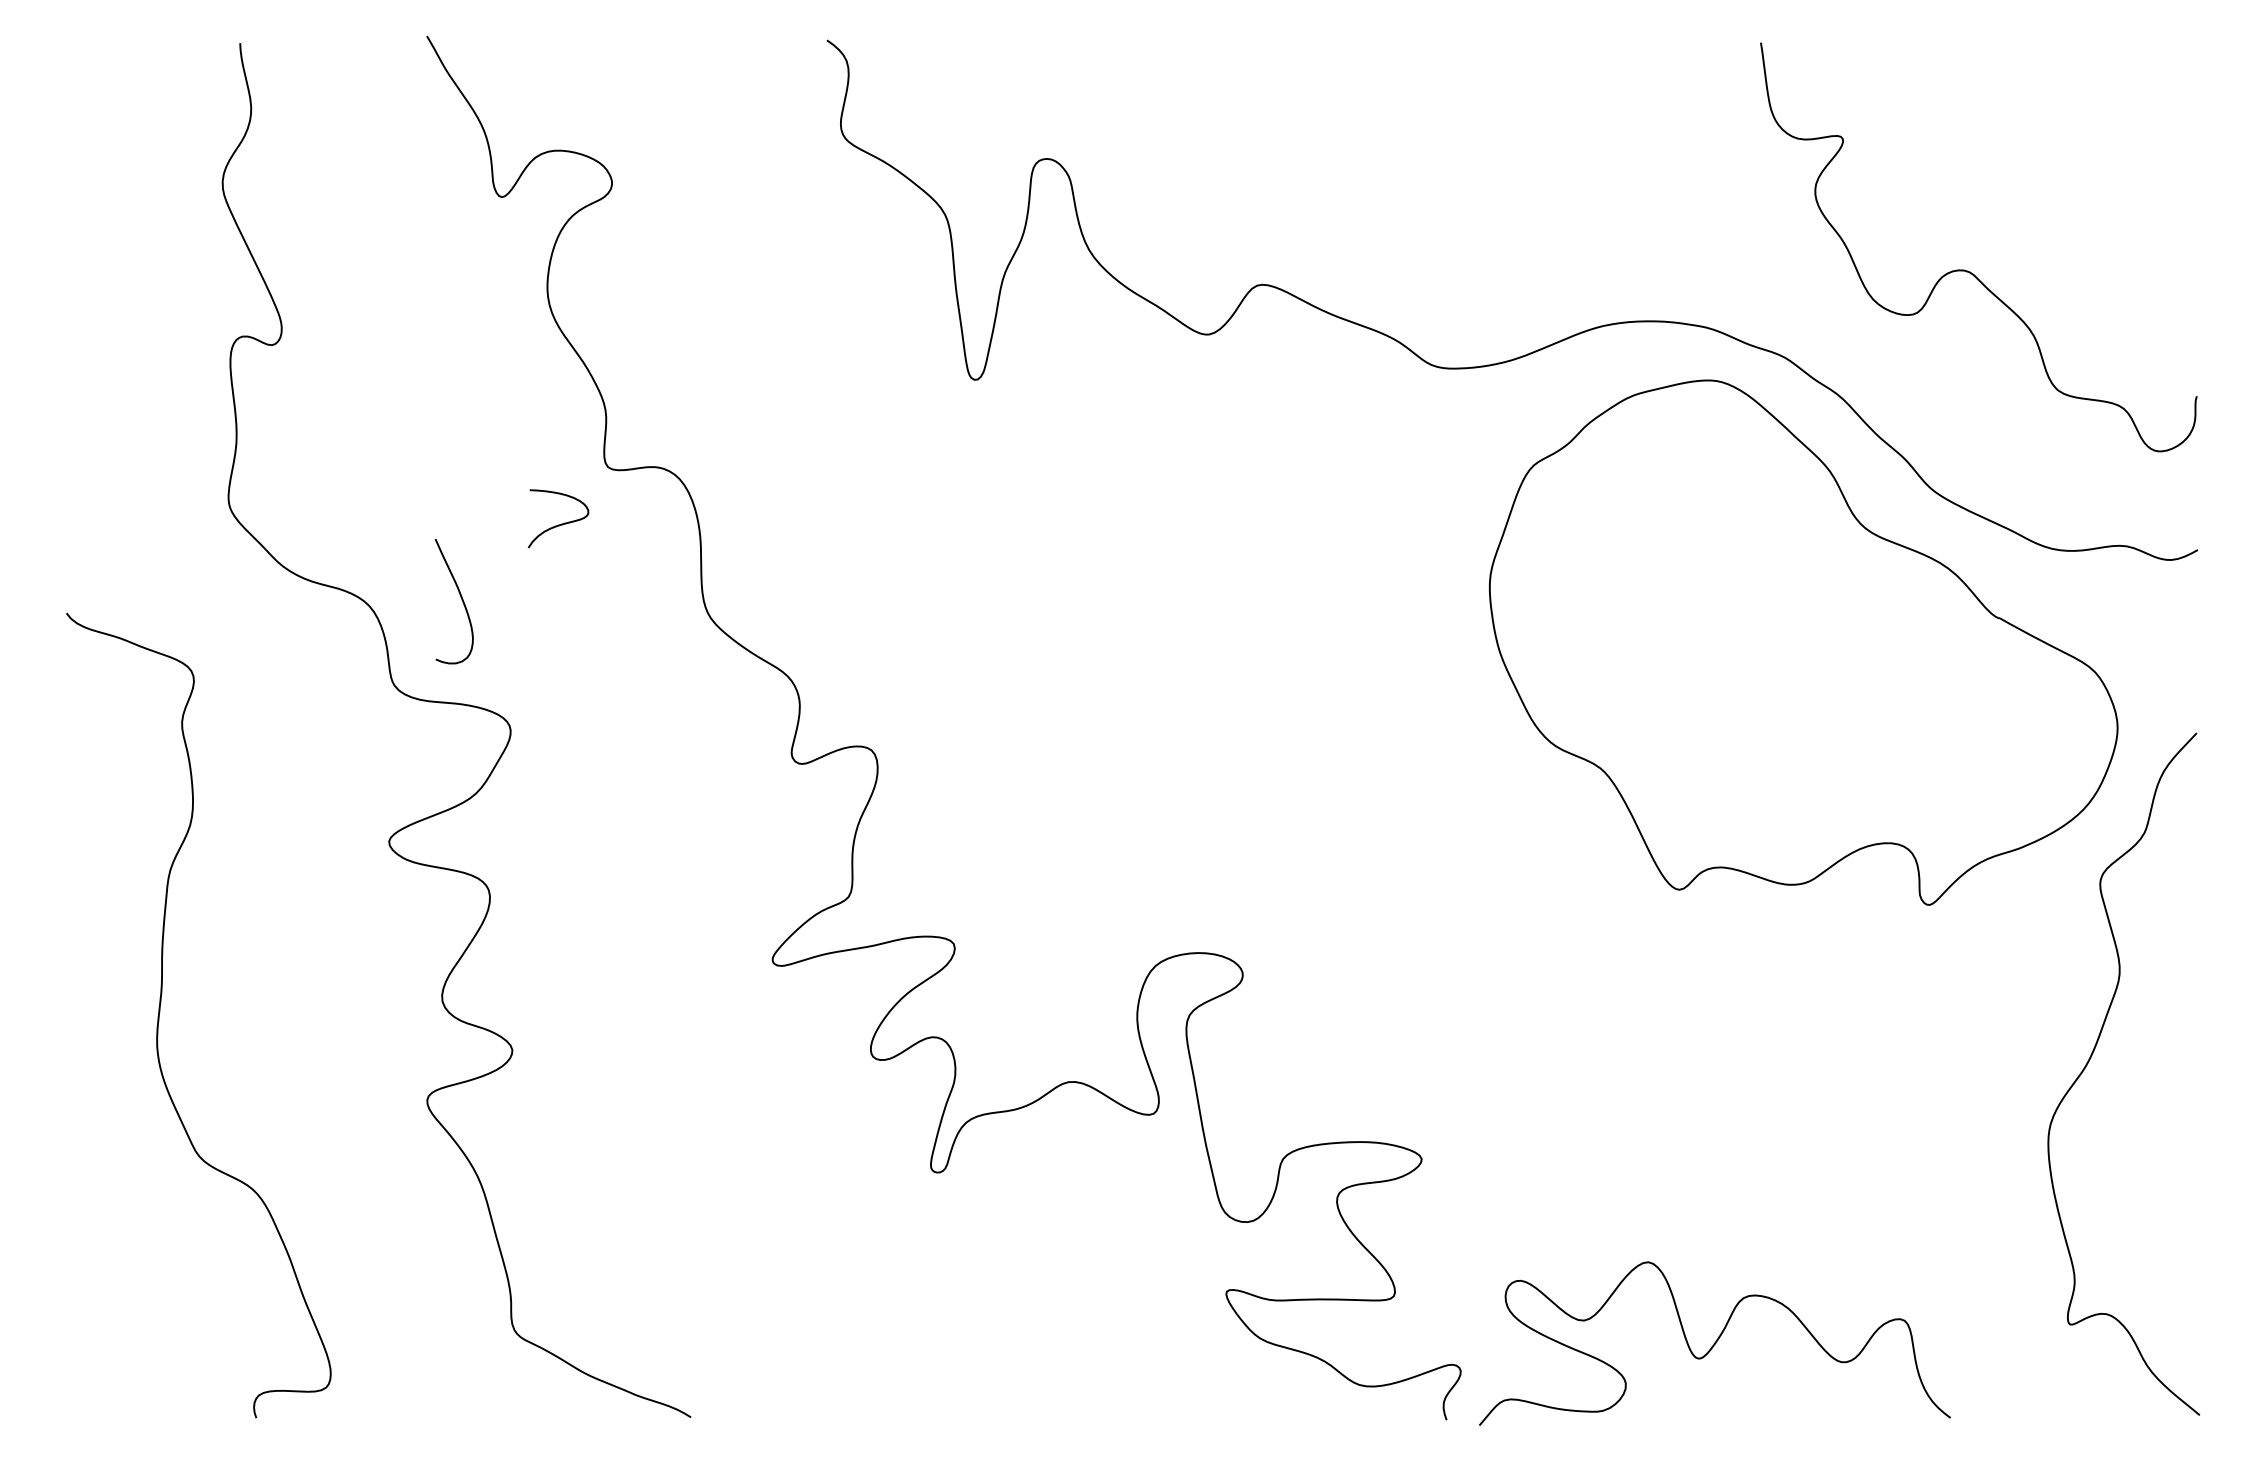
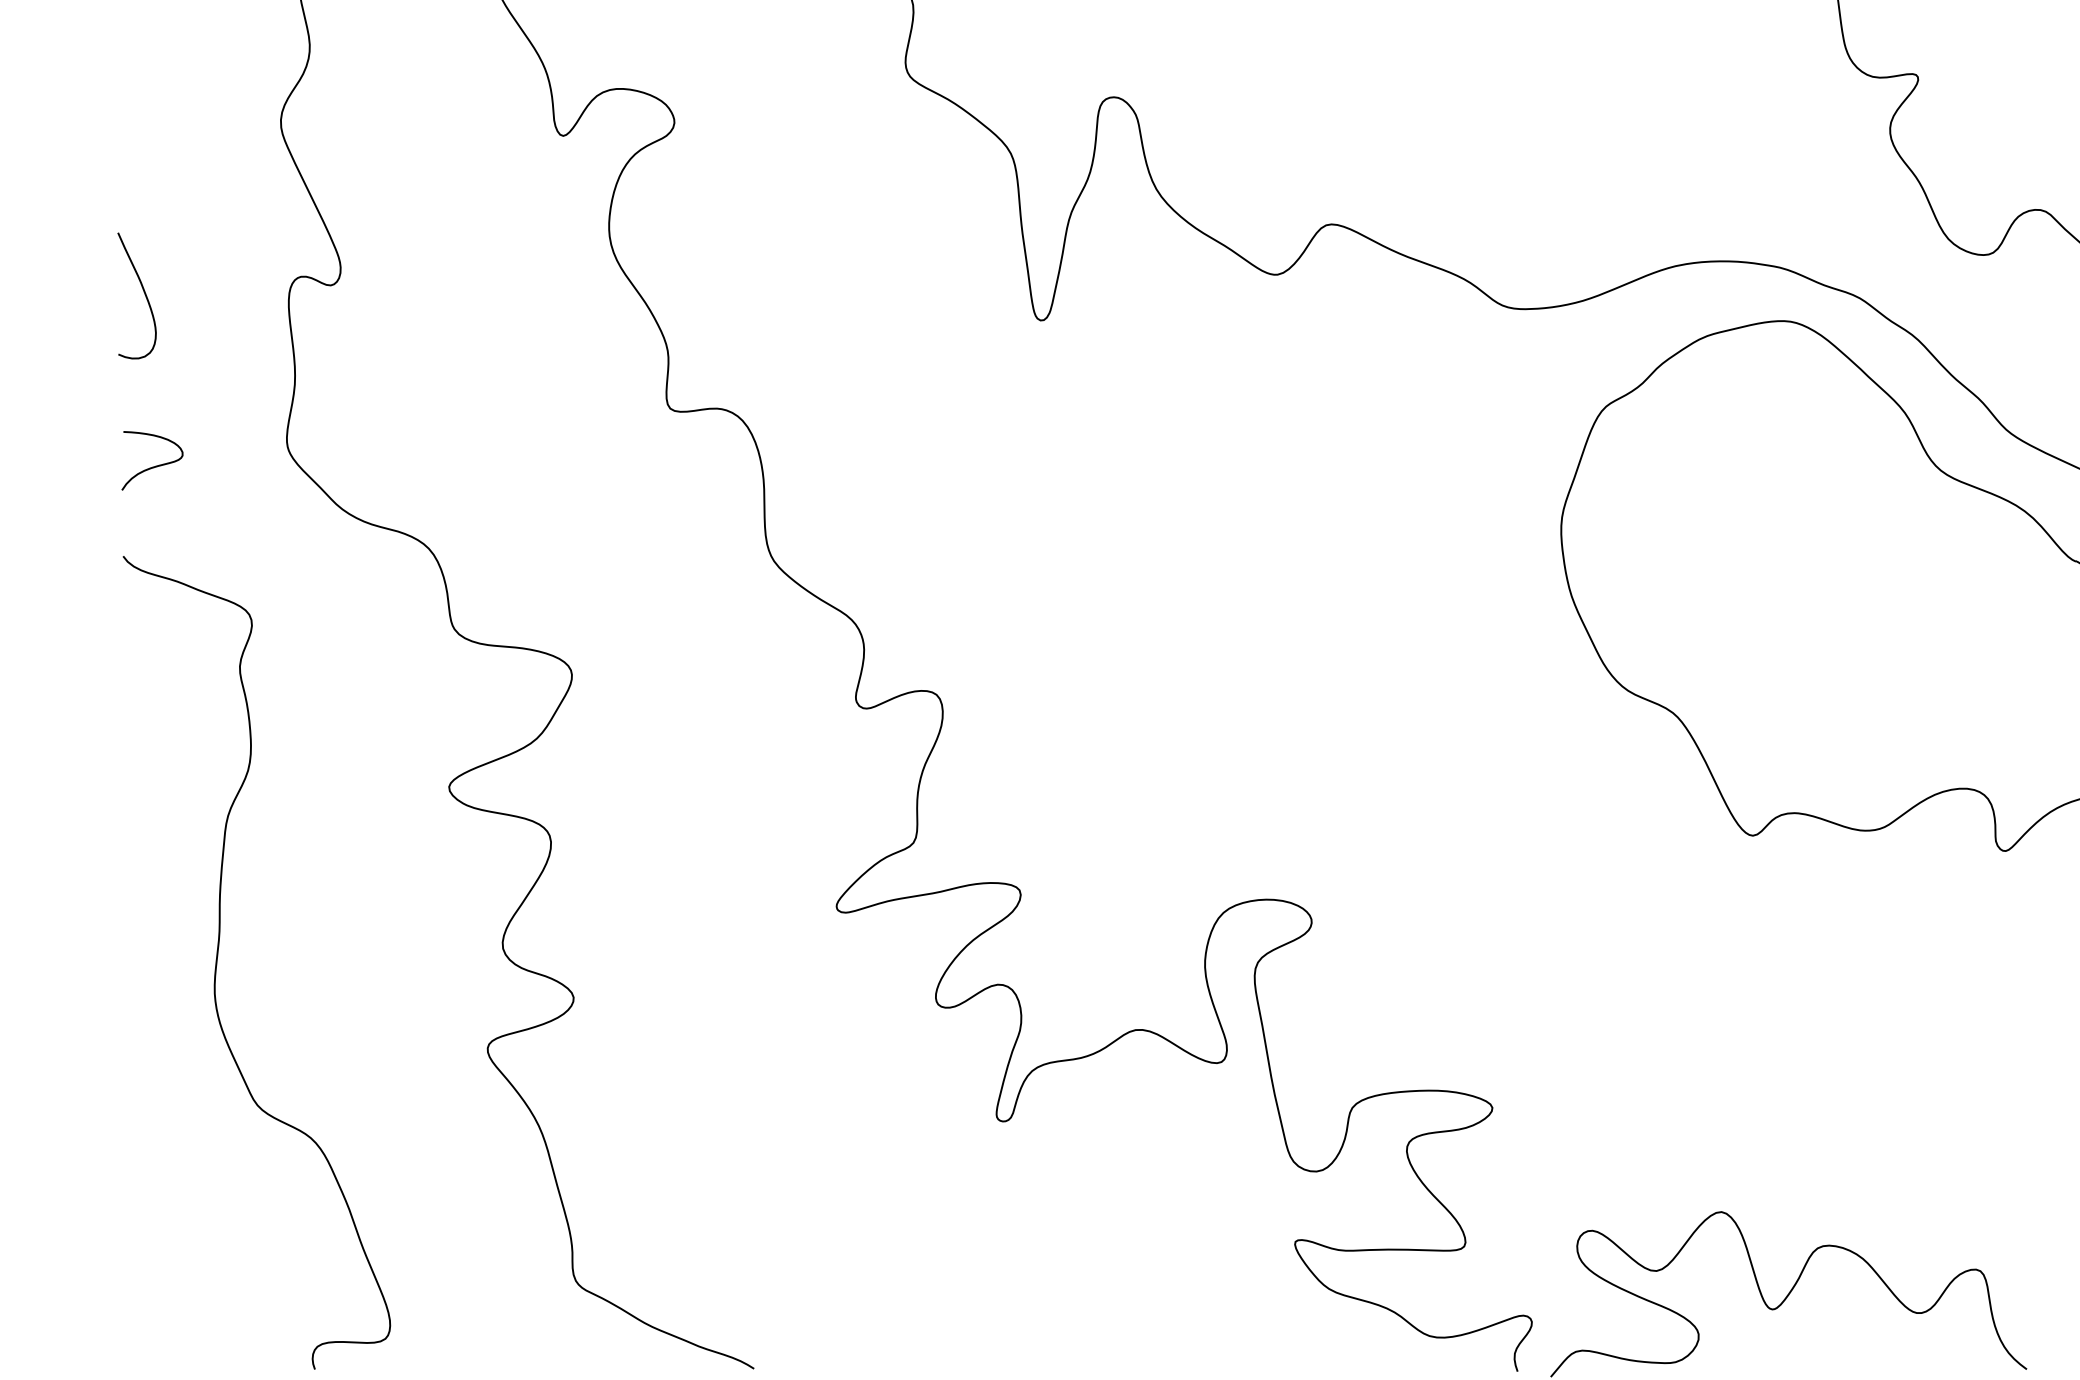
curve: (561, 523) -> (155, 465), moved
curve: (460, 597) -> (143, 291), moved

